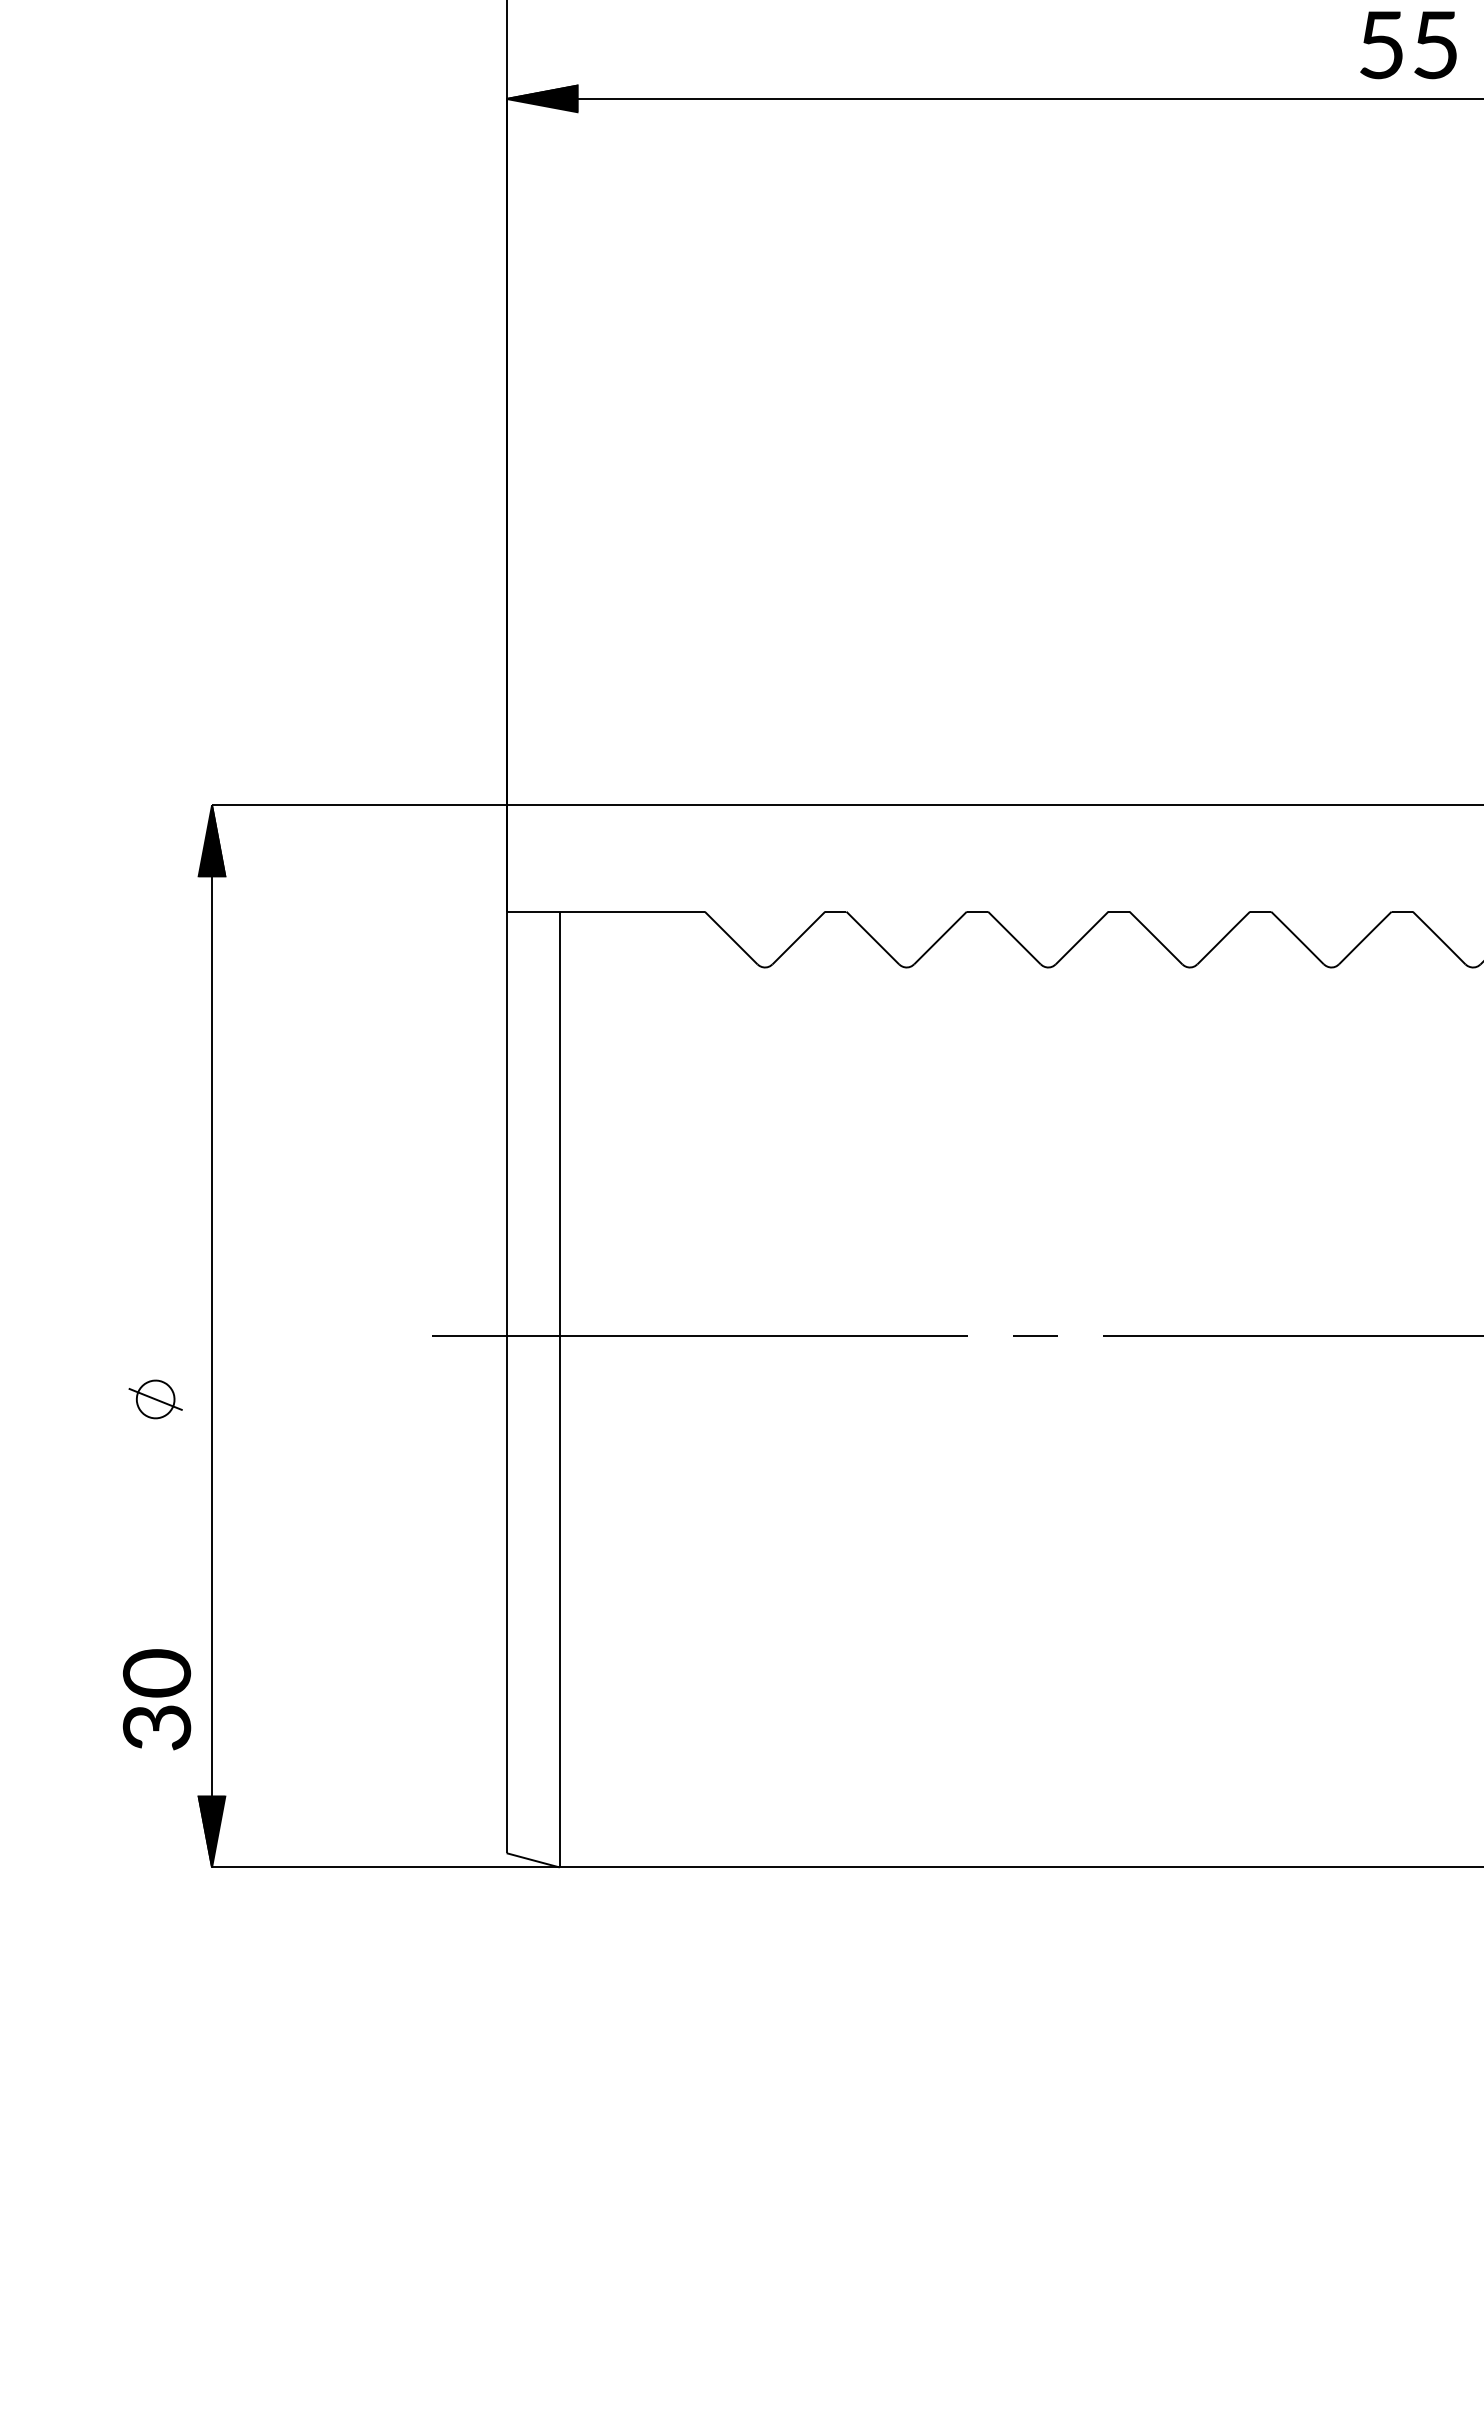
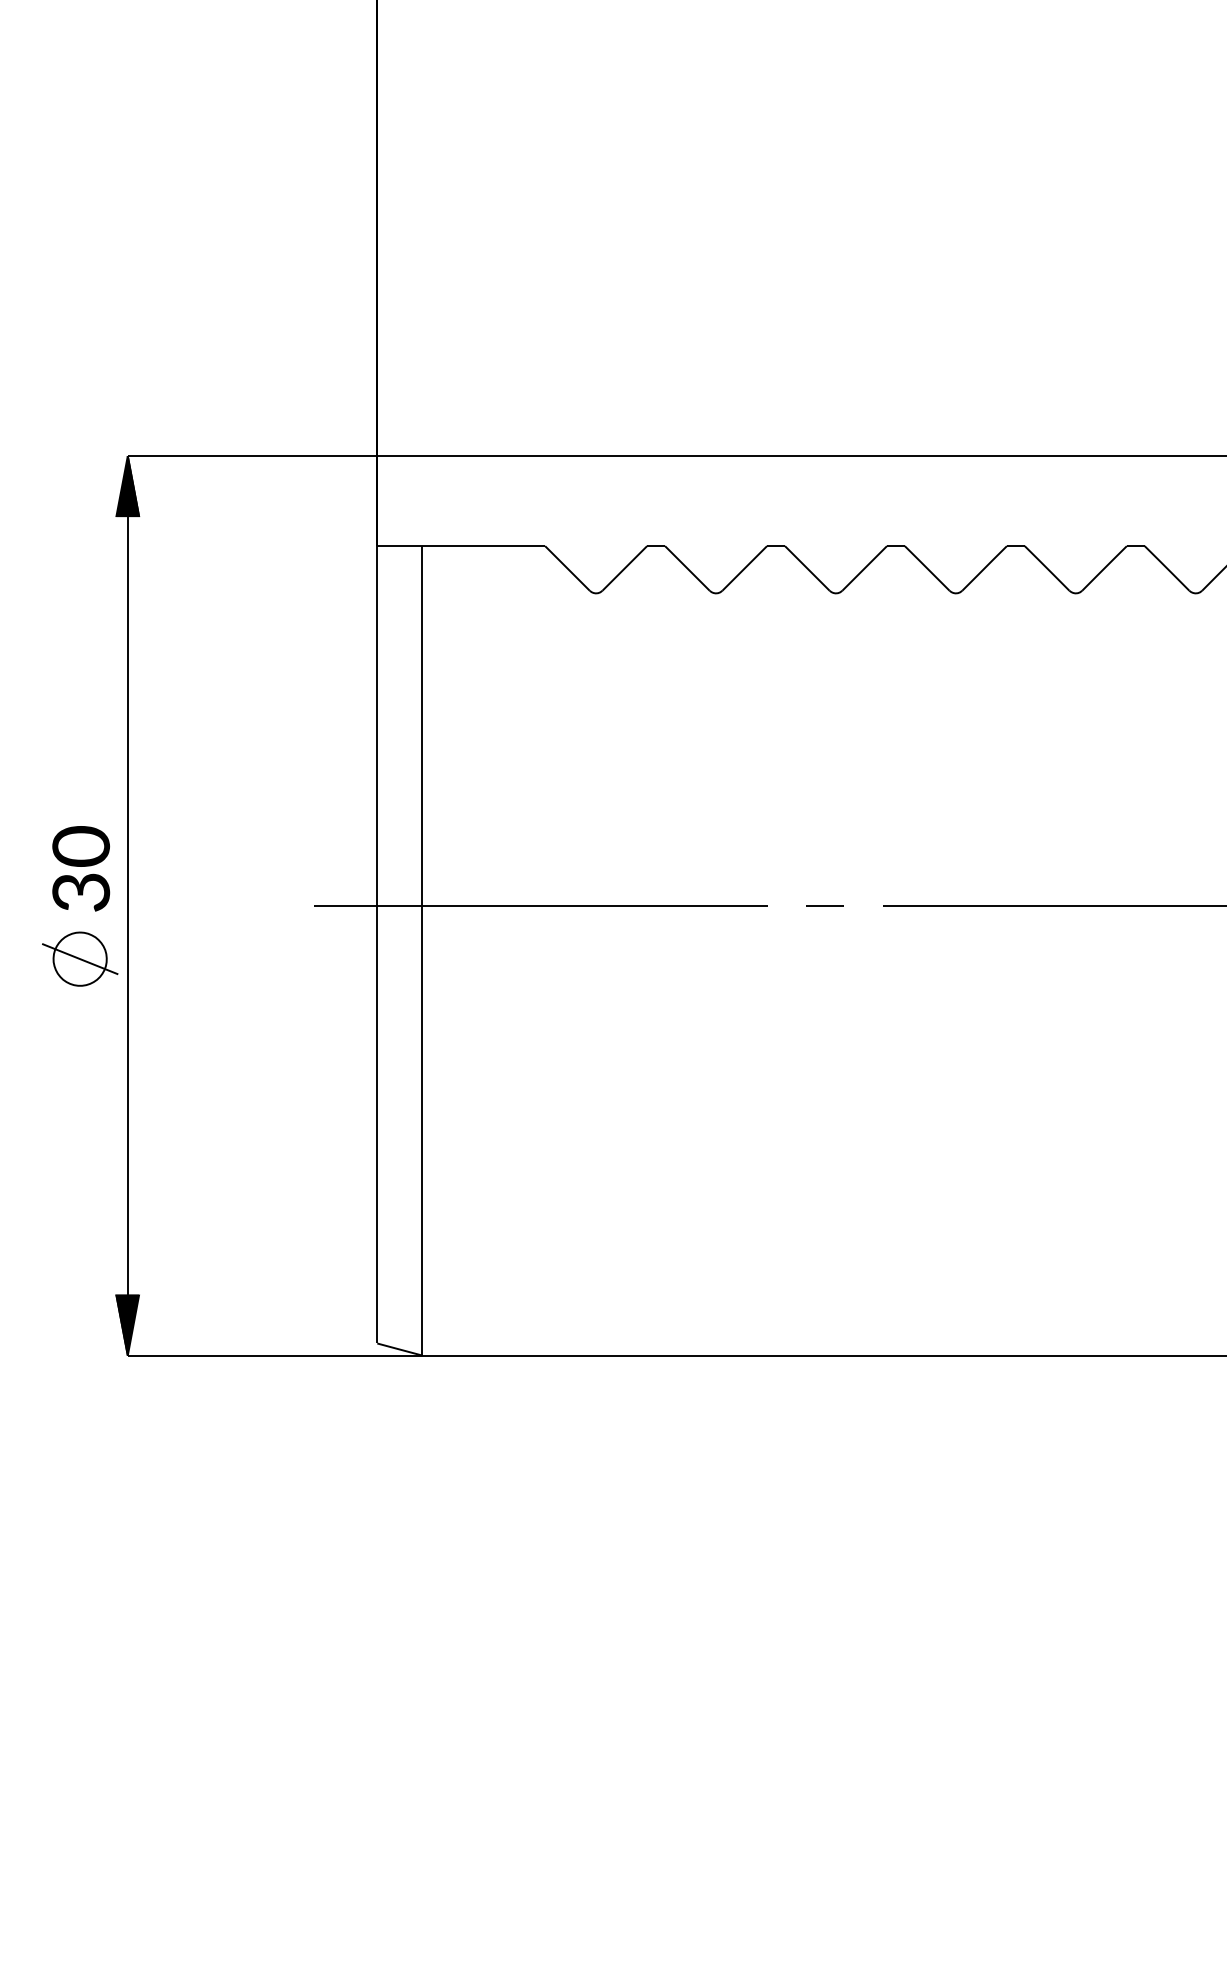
part: (155, 1399) -> (79, 959), size x1.67
text: (157, 1699) -> (81, 868), moved

